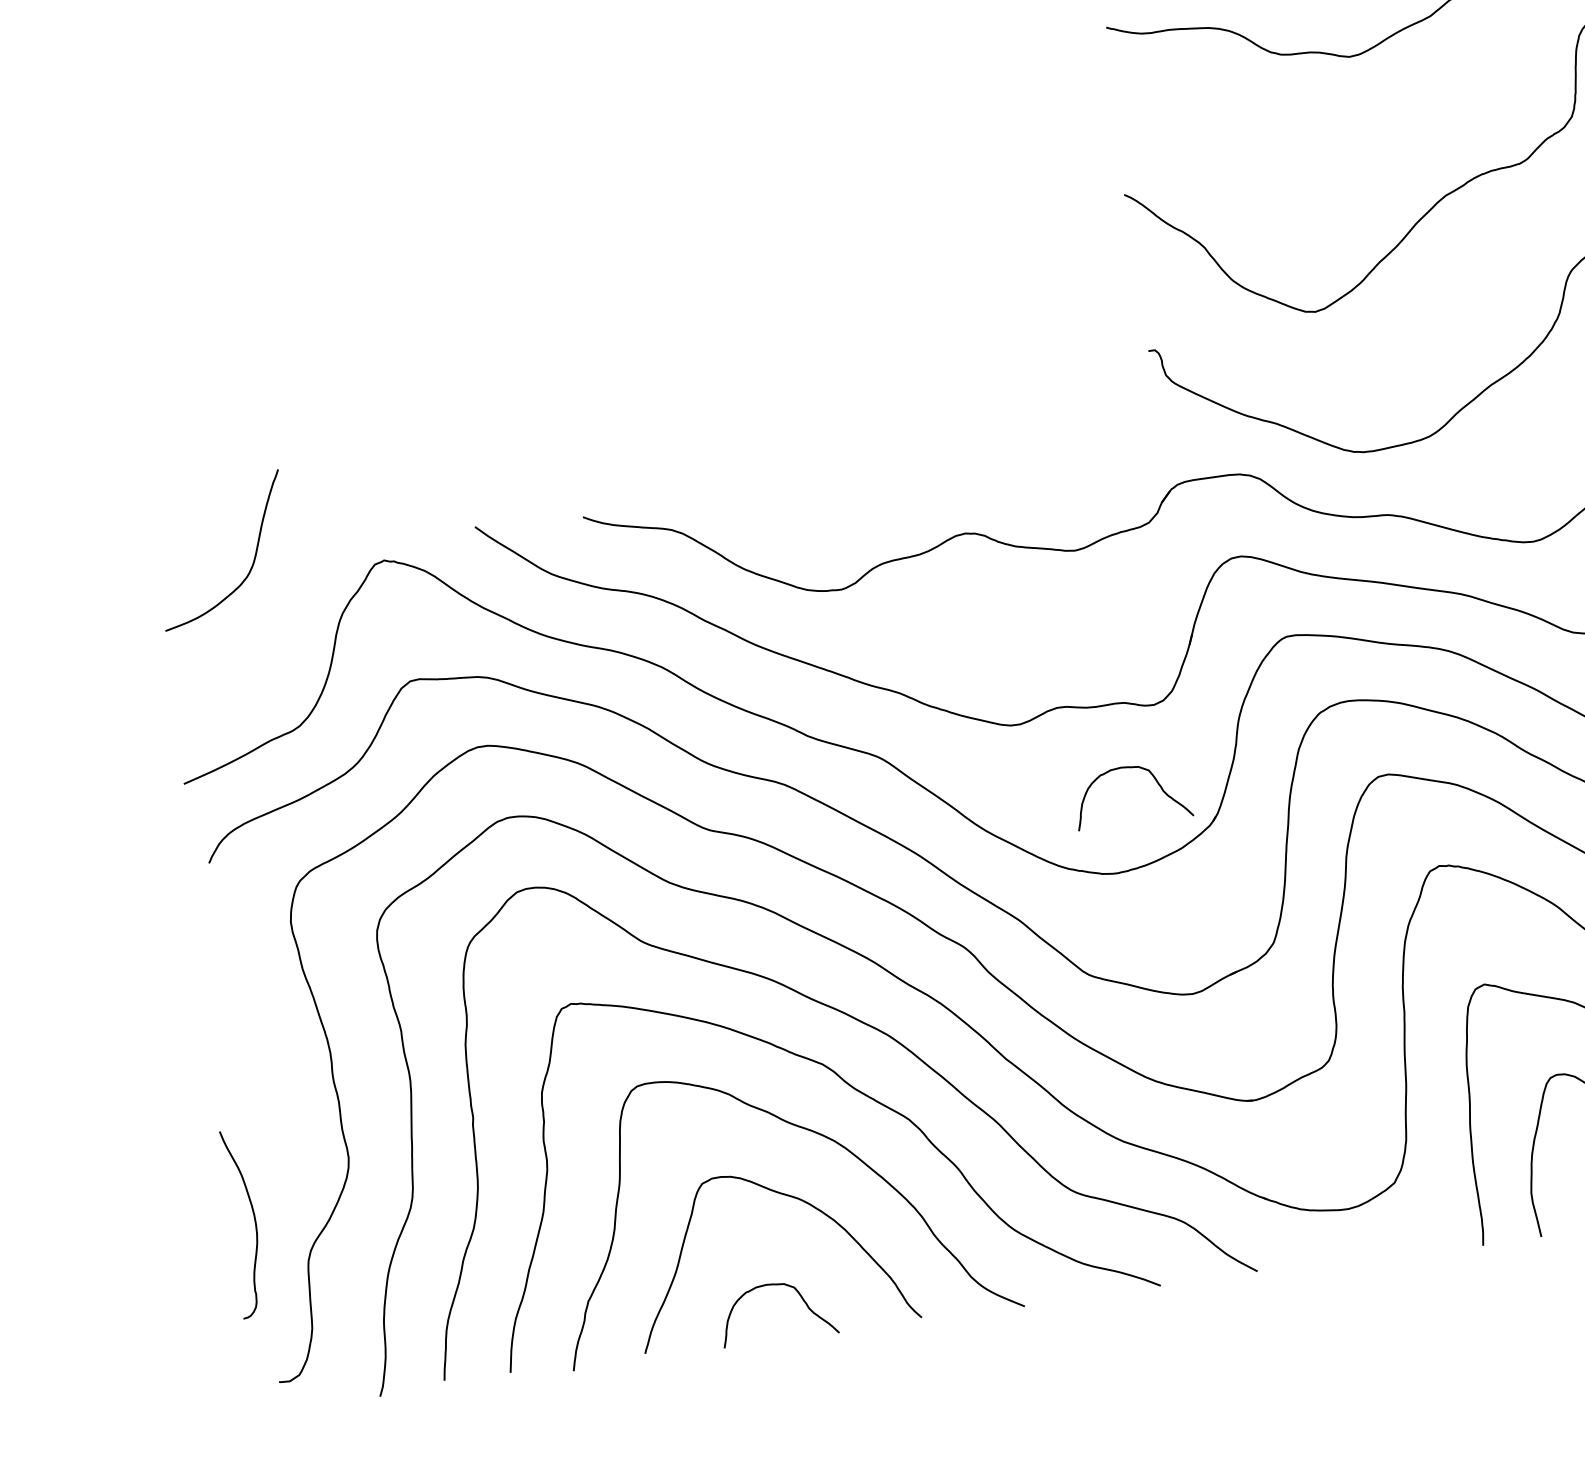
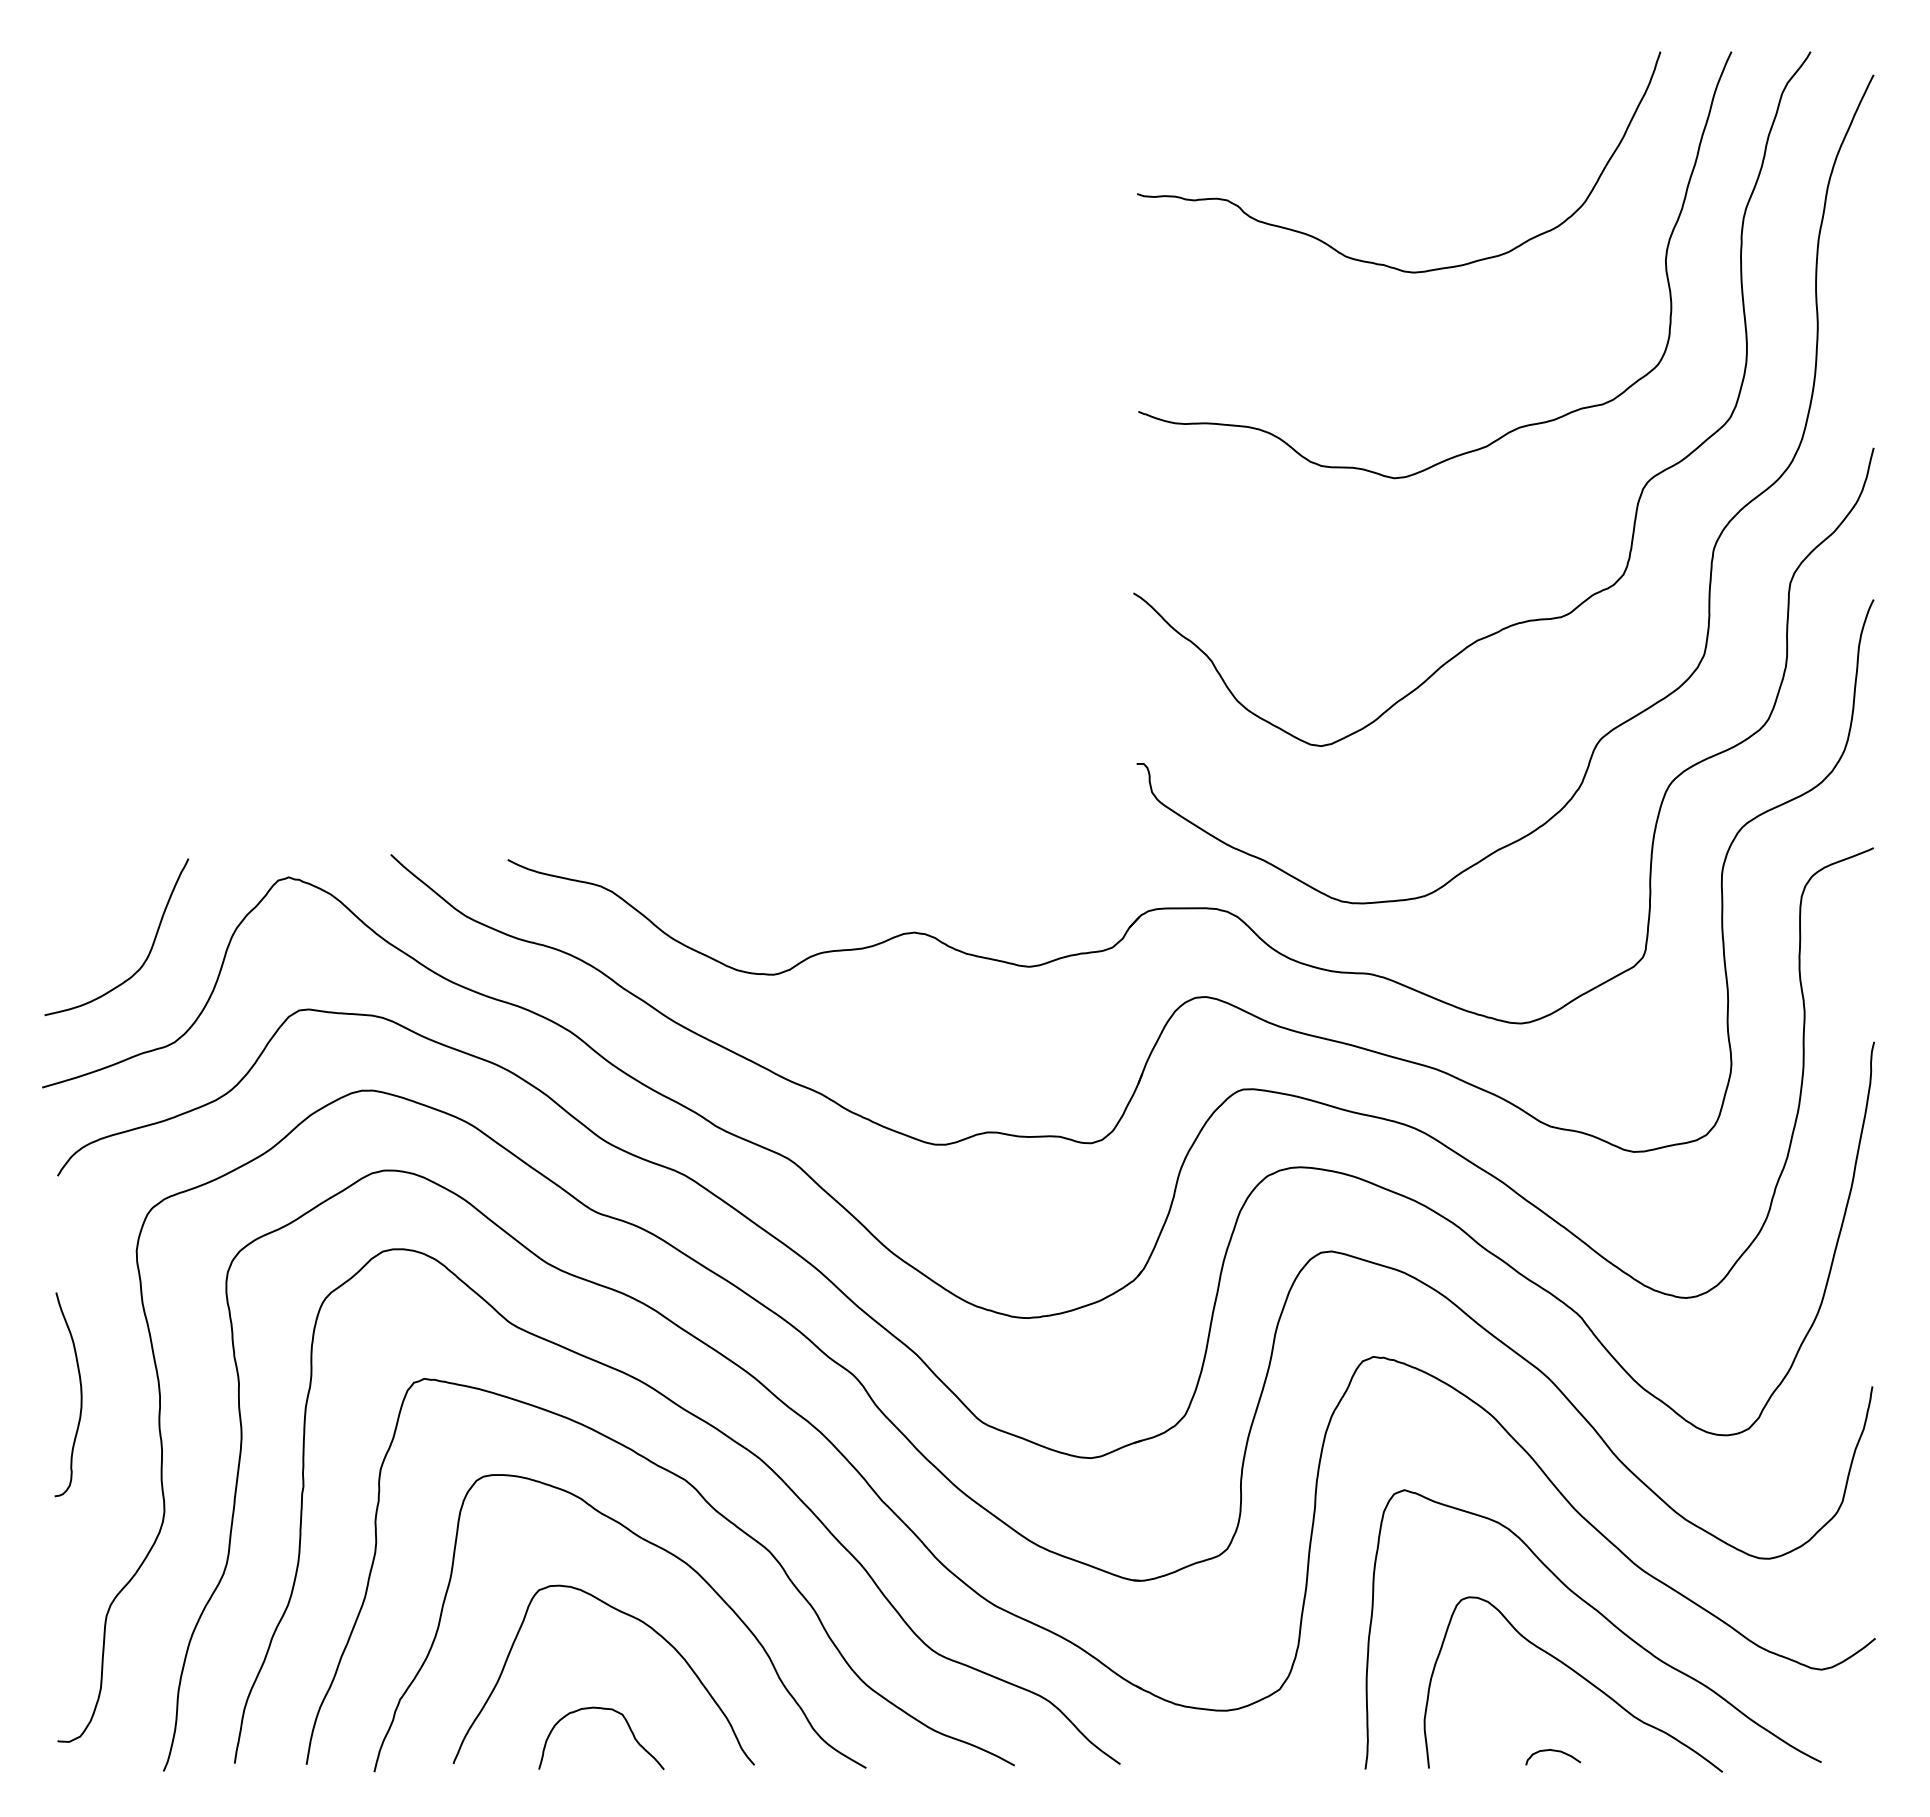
curve: (253, 558) -> (149, 950), moved
curve: (1128, 768) -> (1055, 1207), removed
curve: (254, 1222) -> (80, 1394), moved

